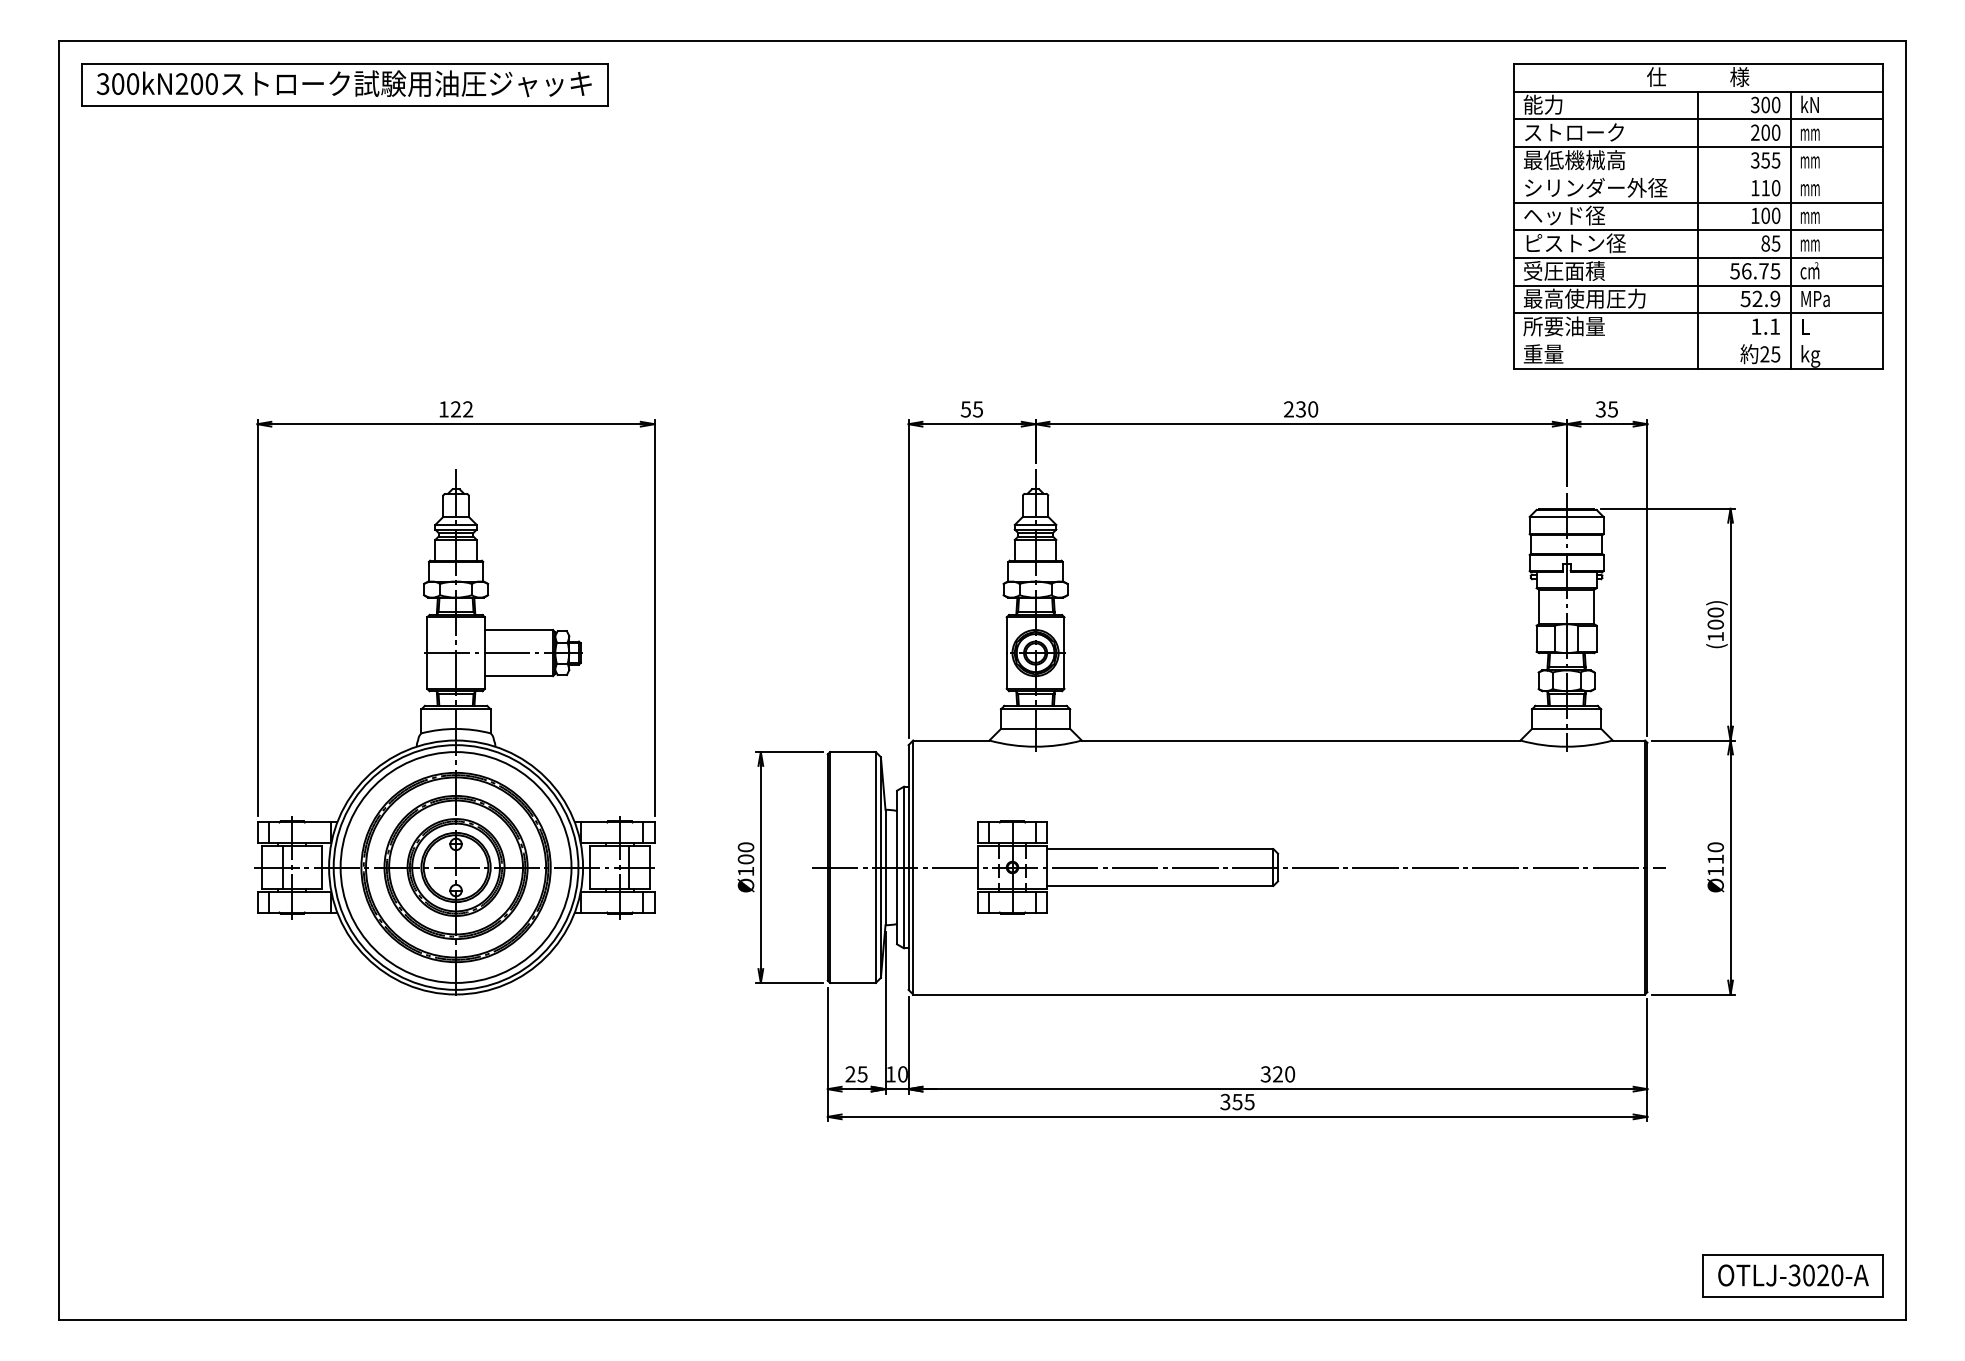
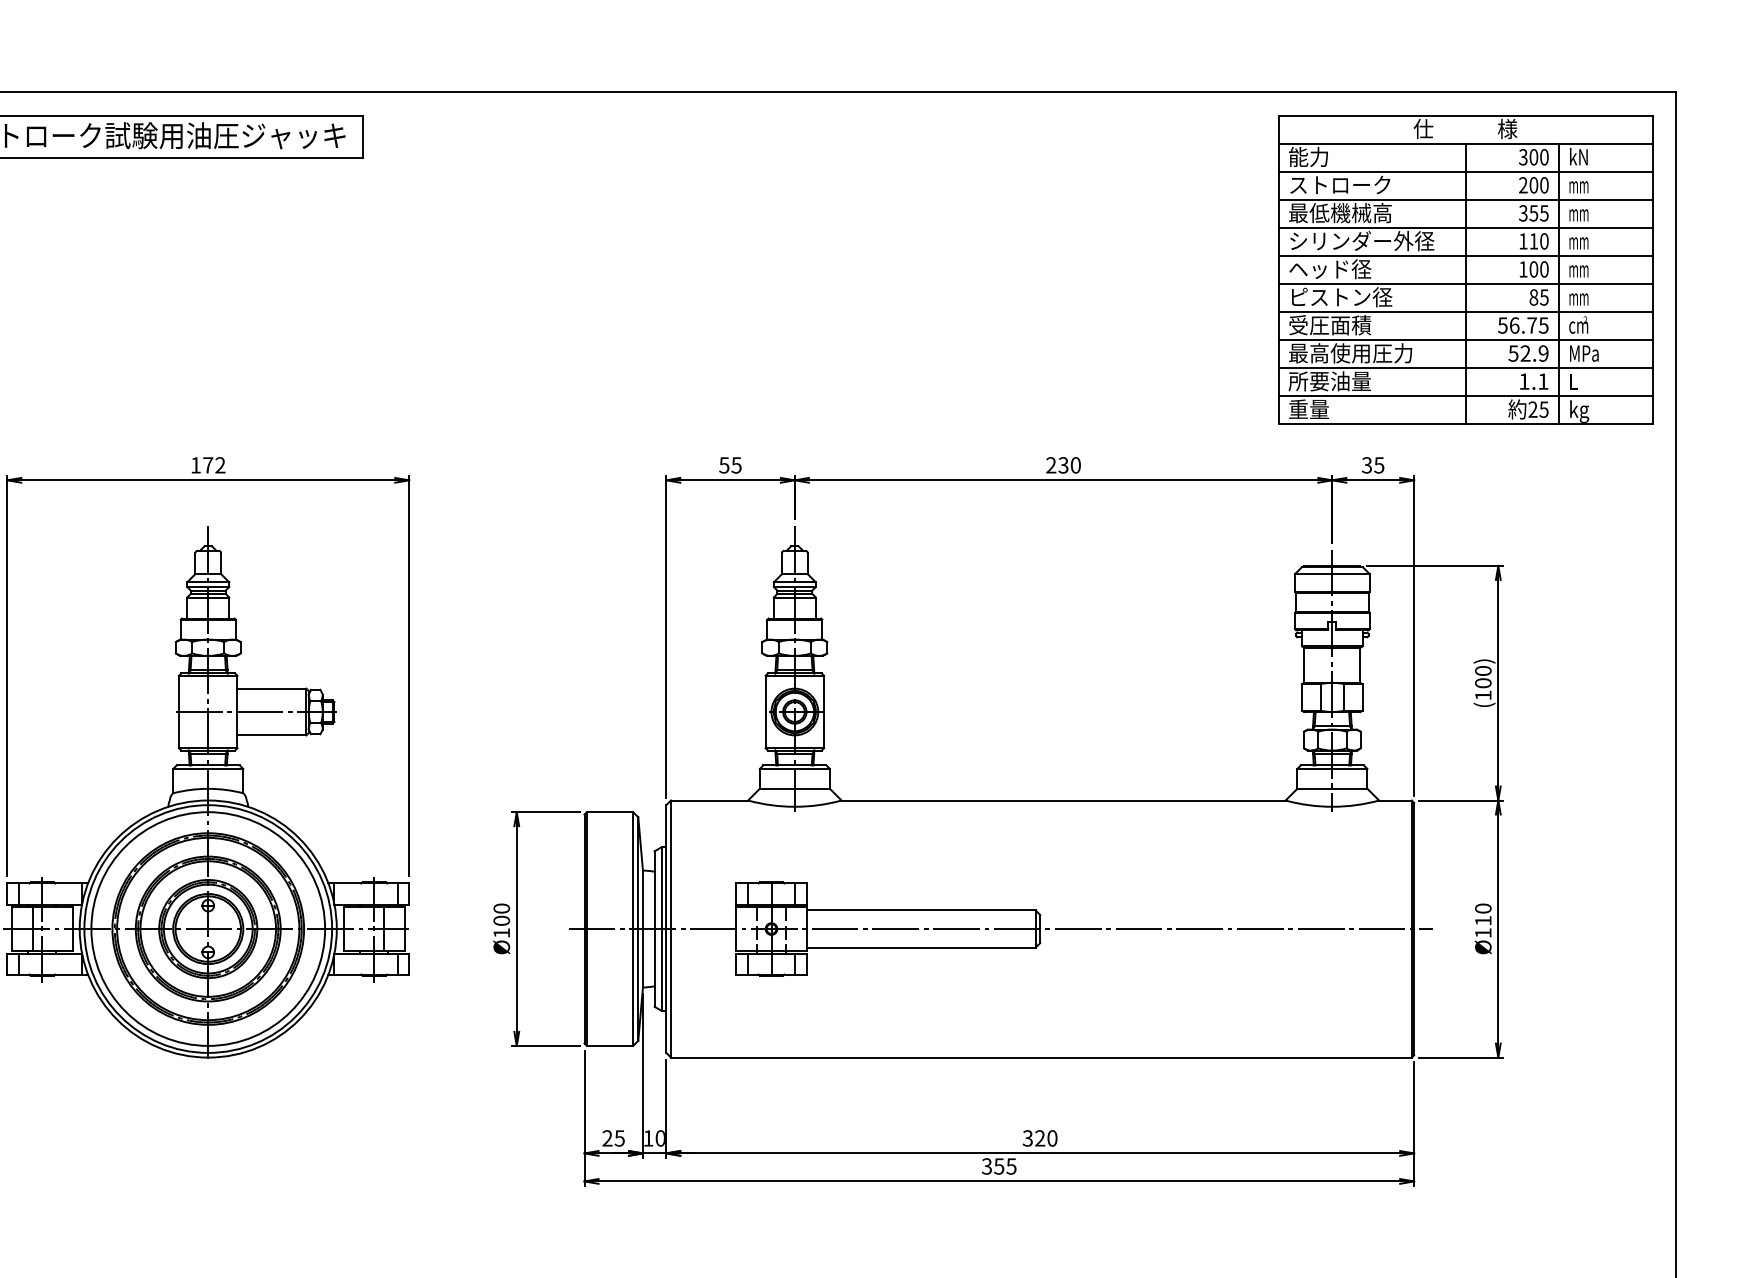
line: (1697, 174) -> (1464, 227), added
line: (1697, 341) -> (1464, 396), added
text: (455, 409) -> (207, 465), 122 -> 172

